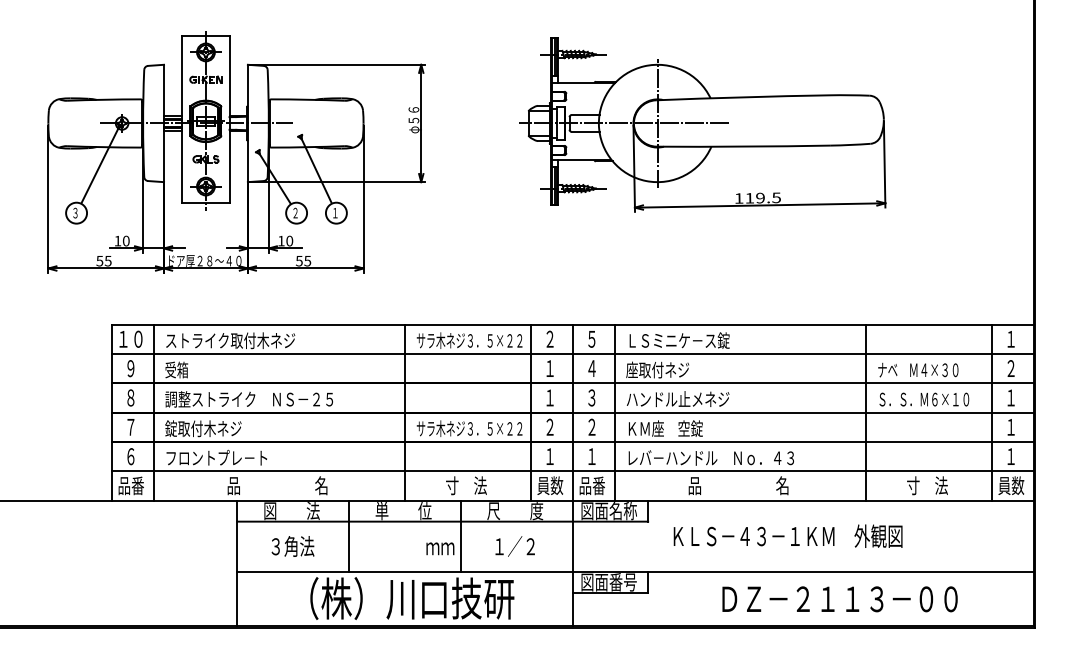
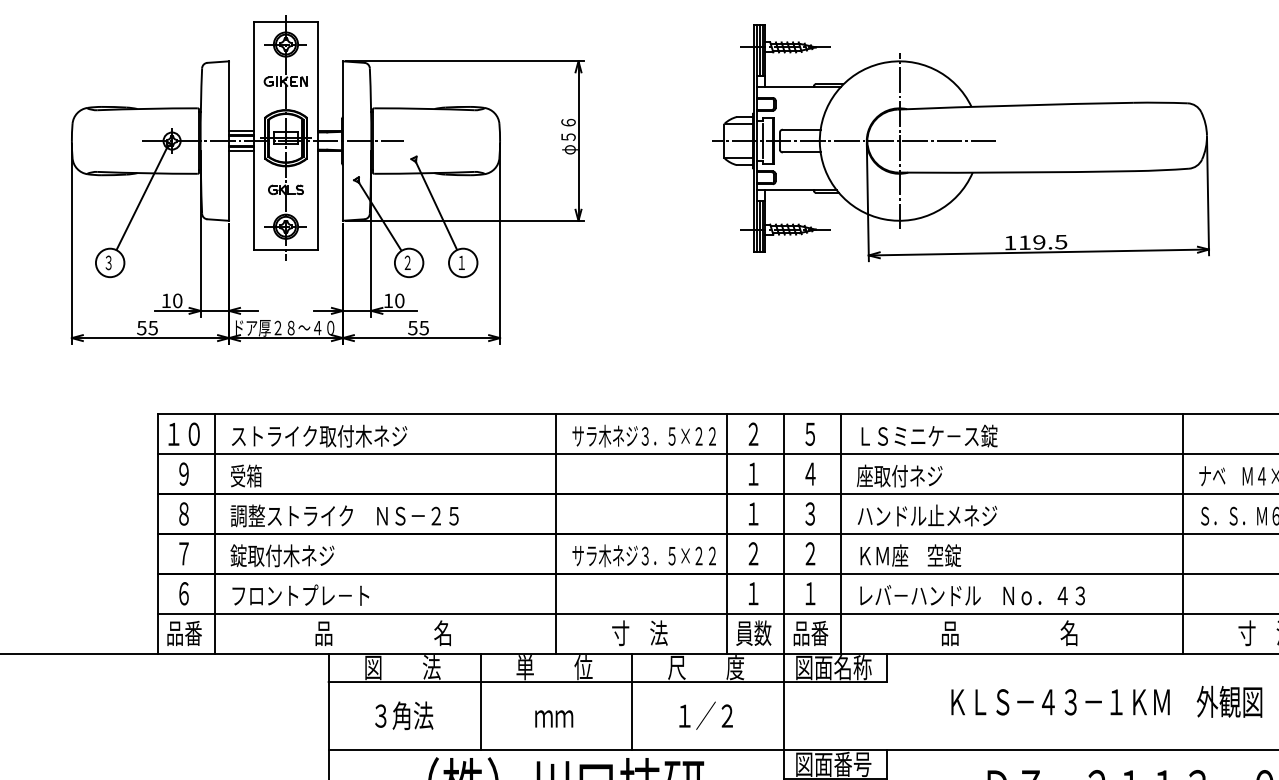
text: (787, 535) -> (1105, 700), moved
text: (440, 548) -> (554, 718), moved

